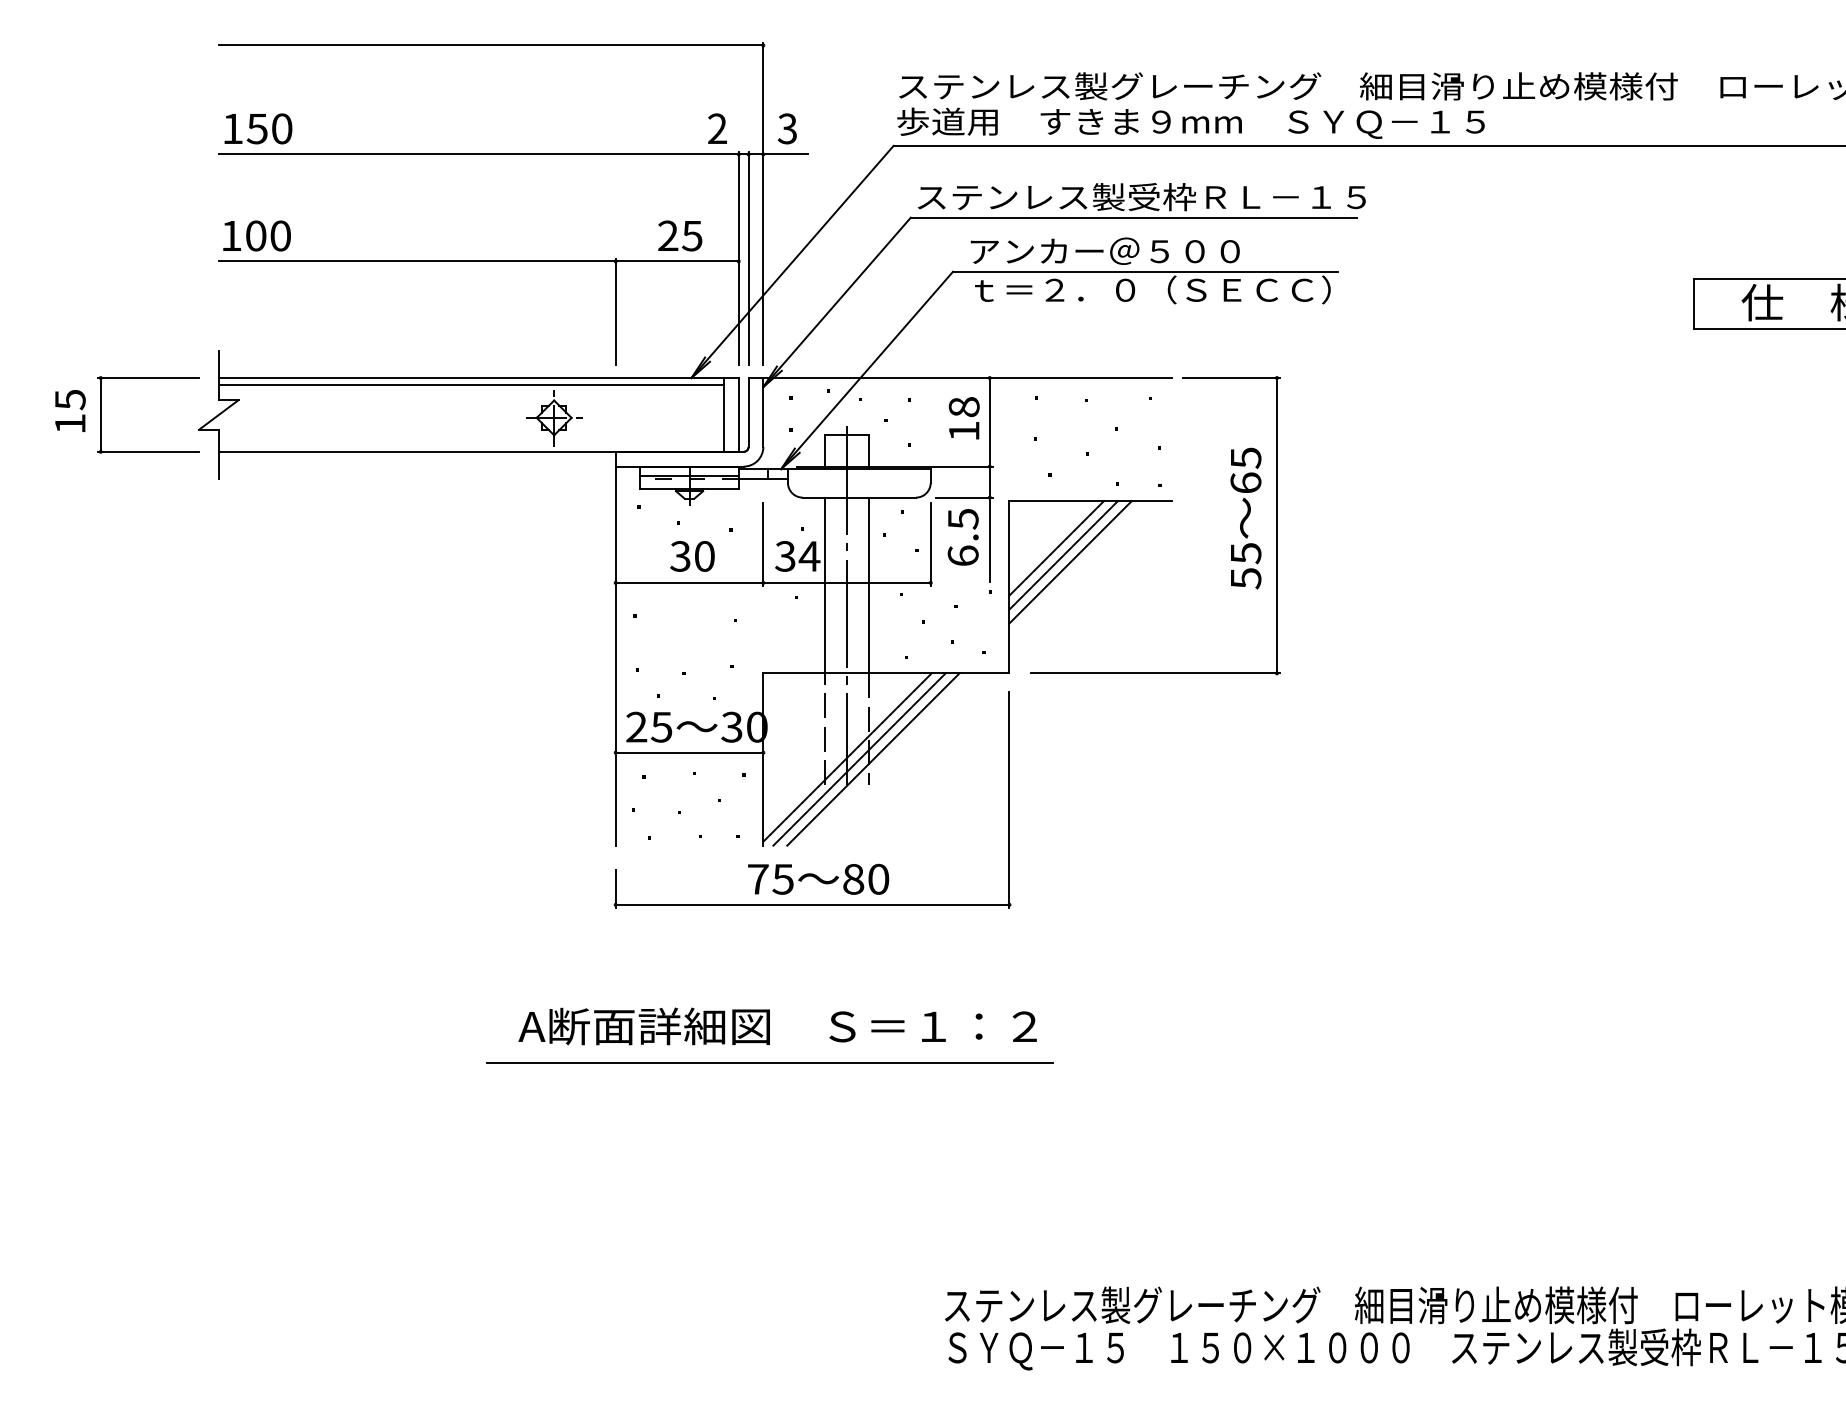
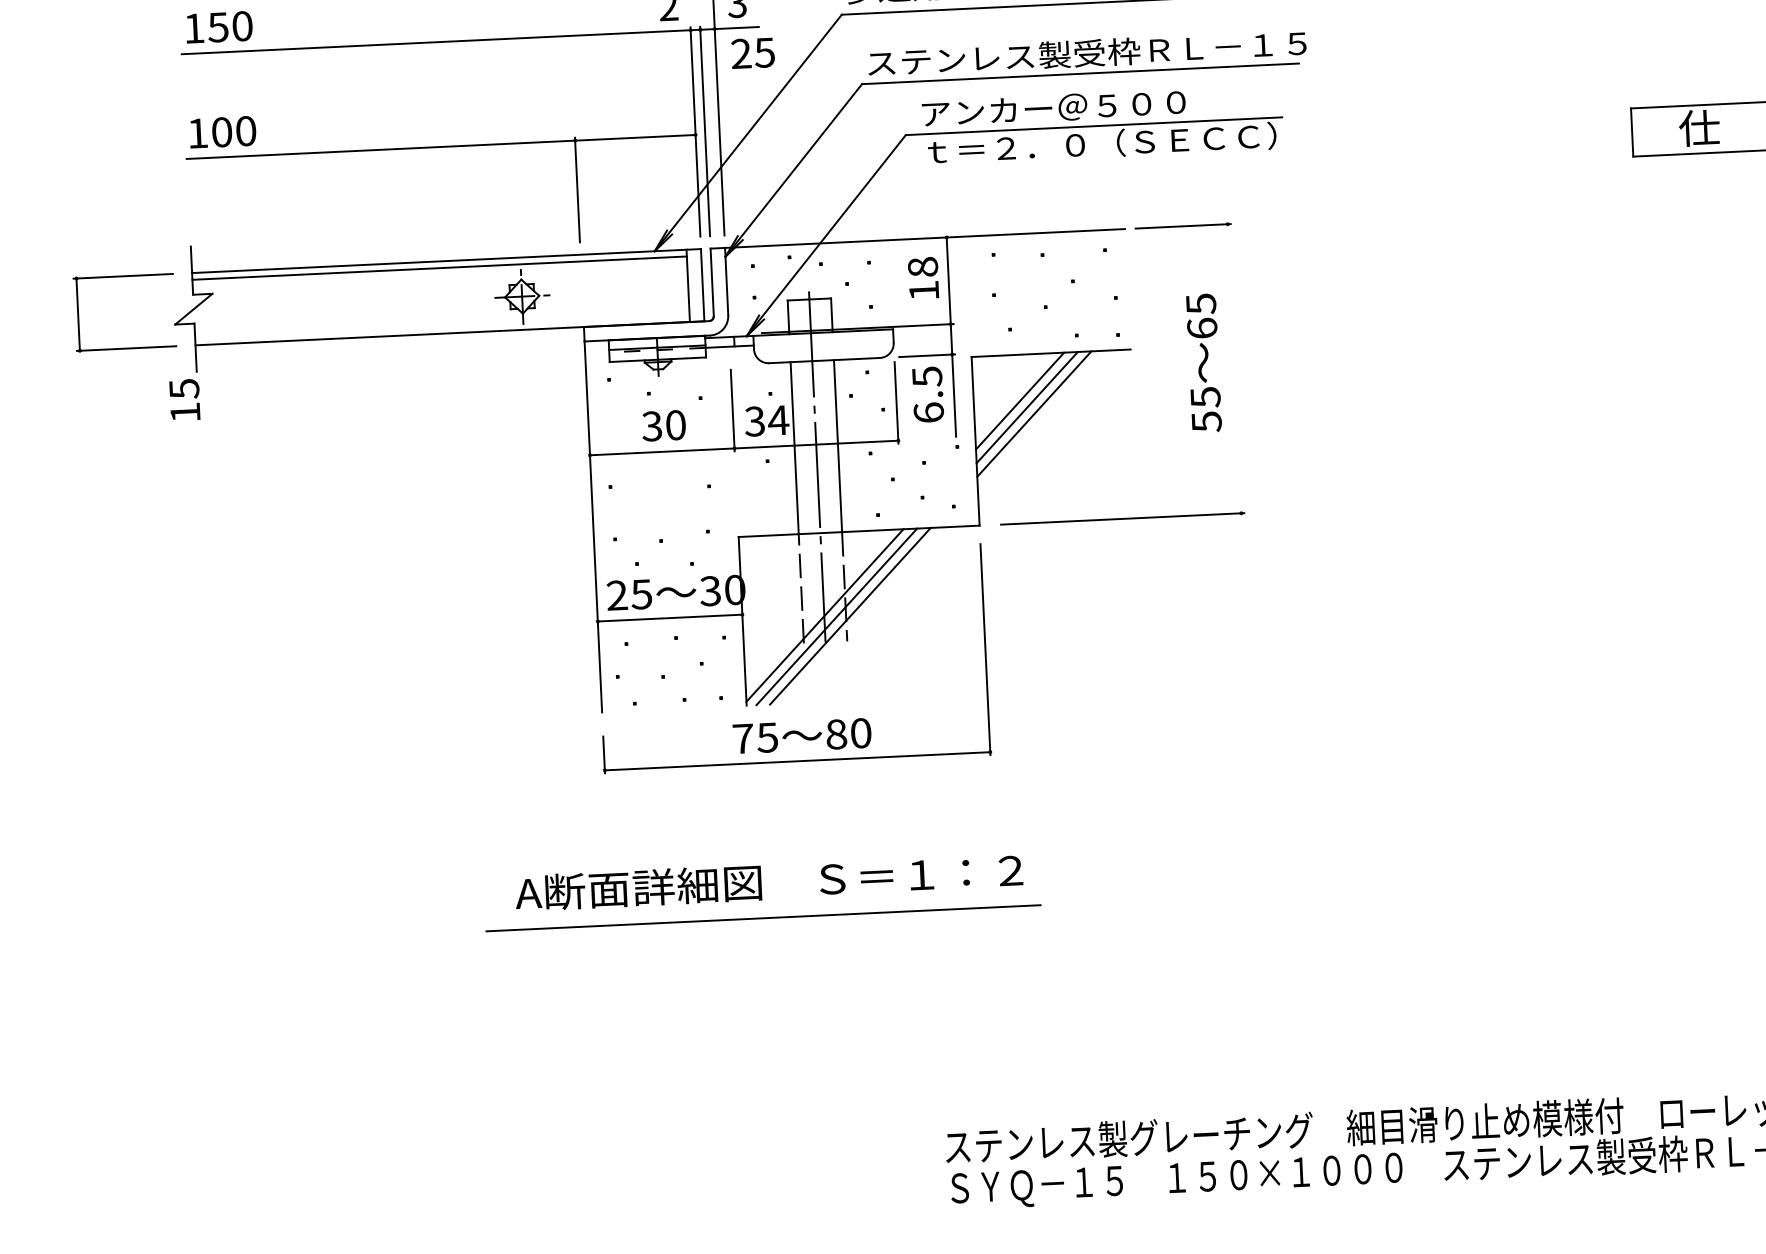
text: (680, 235) -> (753, 52), moved
text: (70, 410) -> (184, 399), moved
line: (1276, 525) -> (1234, 368), removed

